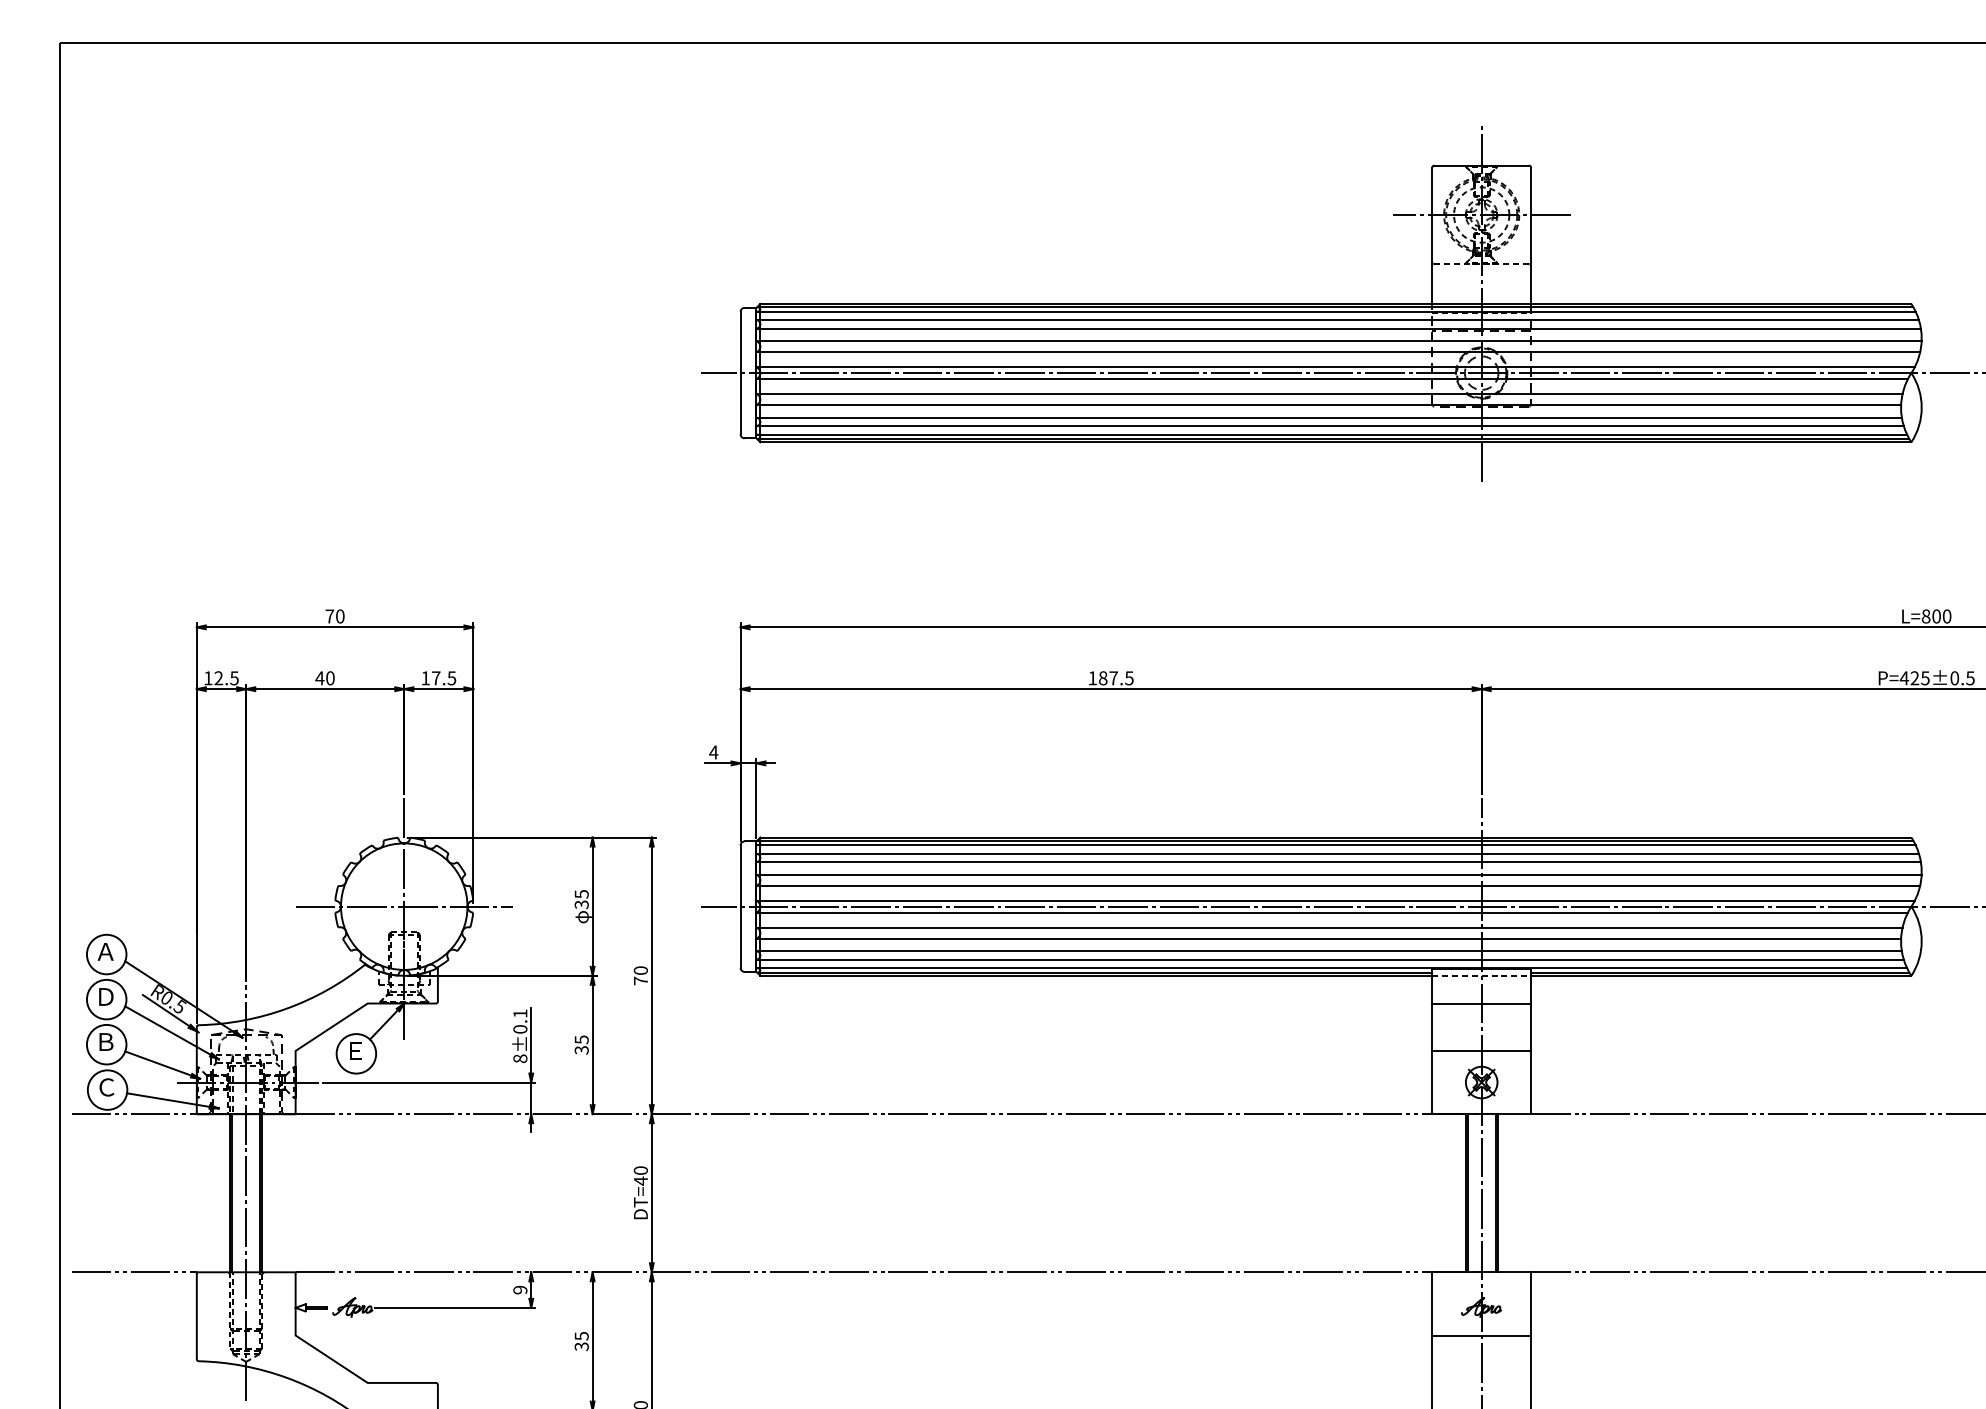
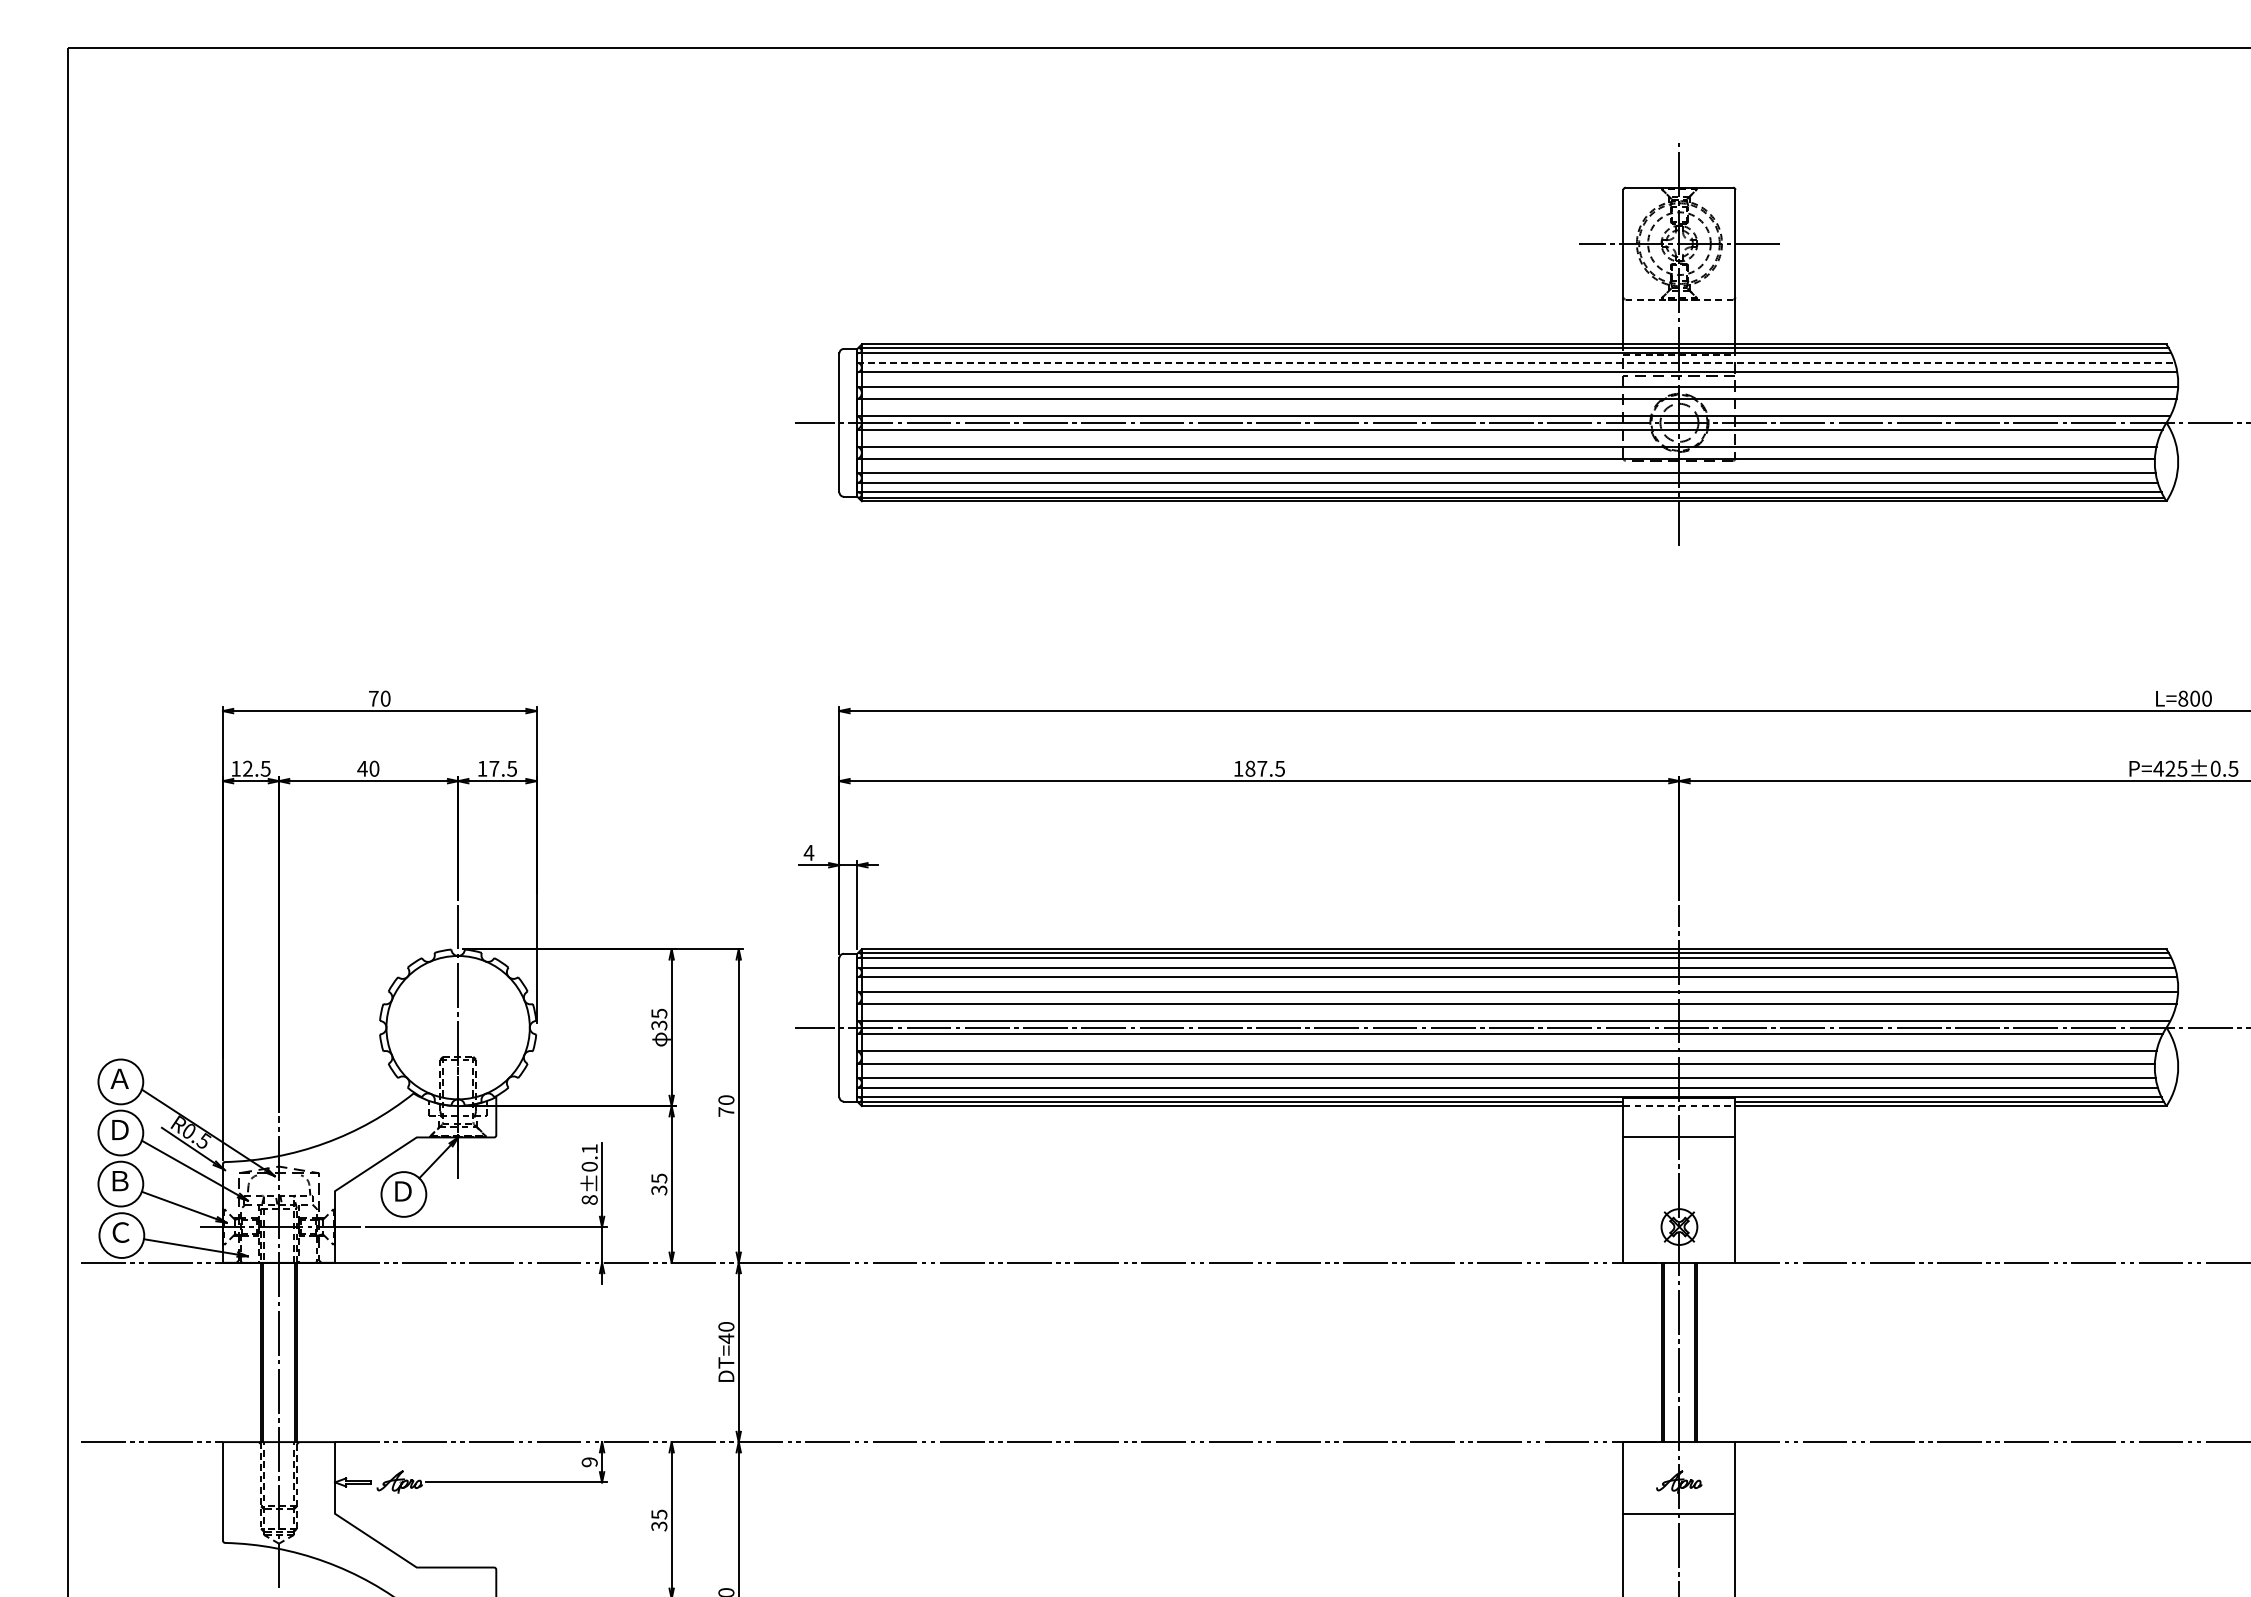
line: (1337, 319) -> (1516, 362), solid -> dashed
line: (404, 906) -> (458, 1027), removed
text: (356, 1051) -> (403, 1191), Ｅ -> Ｄ
line: (1481, 1051) -> (1679, 1191), removed

